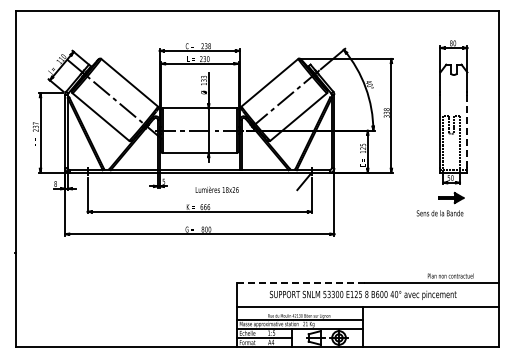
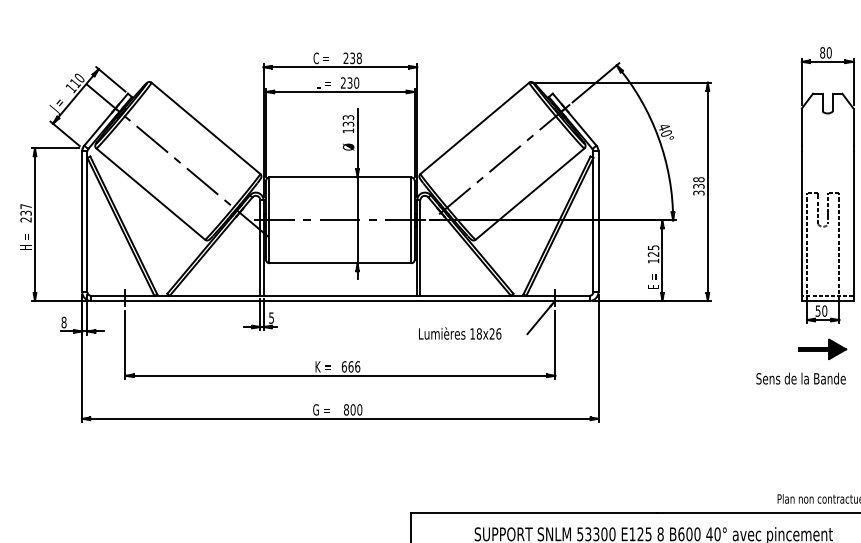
line: (467, 131) -> (853, 221), dashed -> solid
text: (216, 189) -> (458, 333), moved
line: (300, 283) -> (533, 513), dashed -> solid

